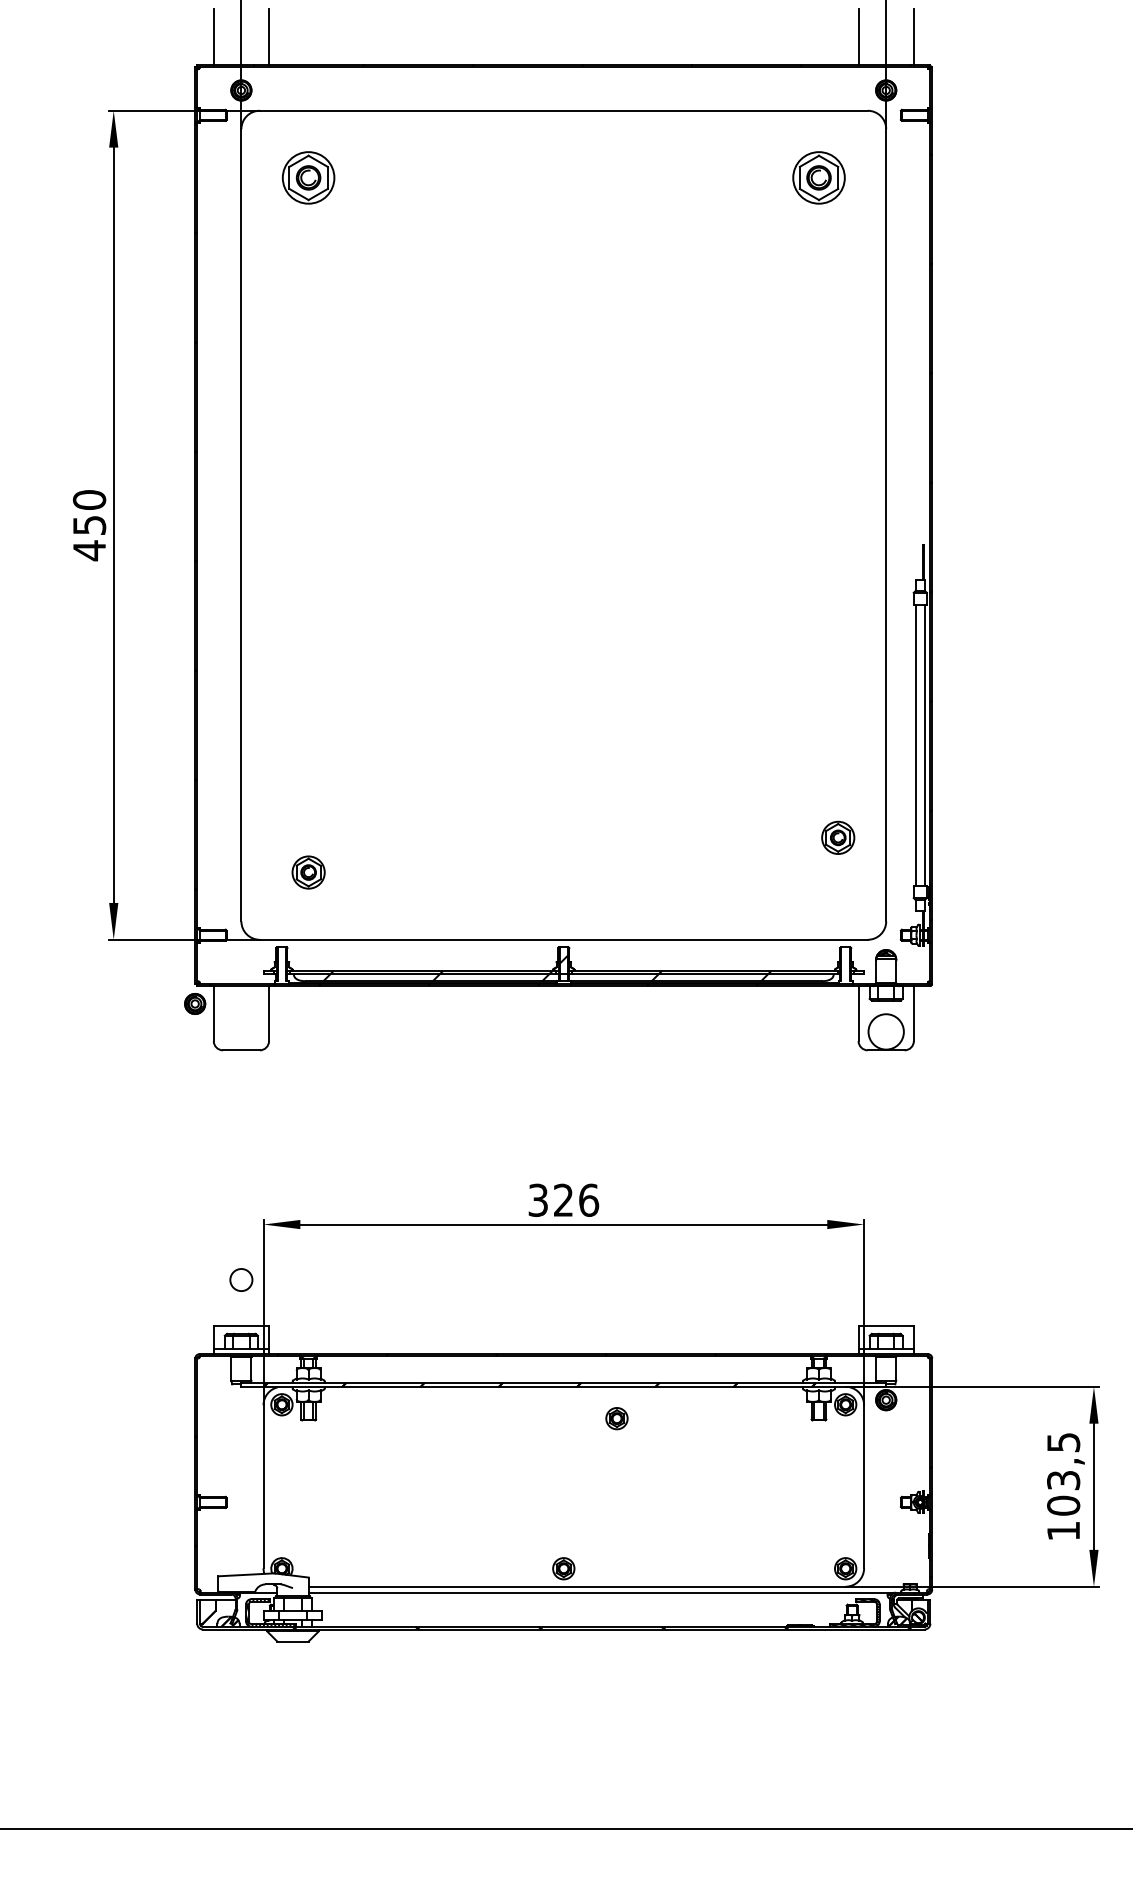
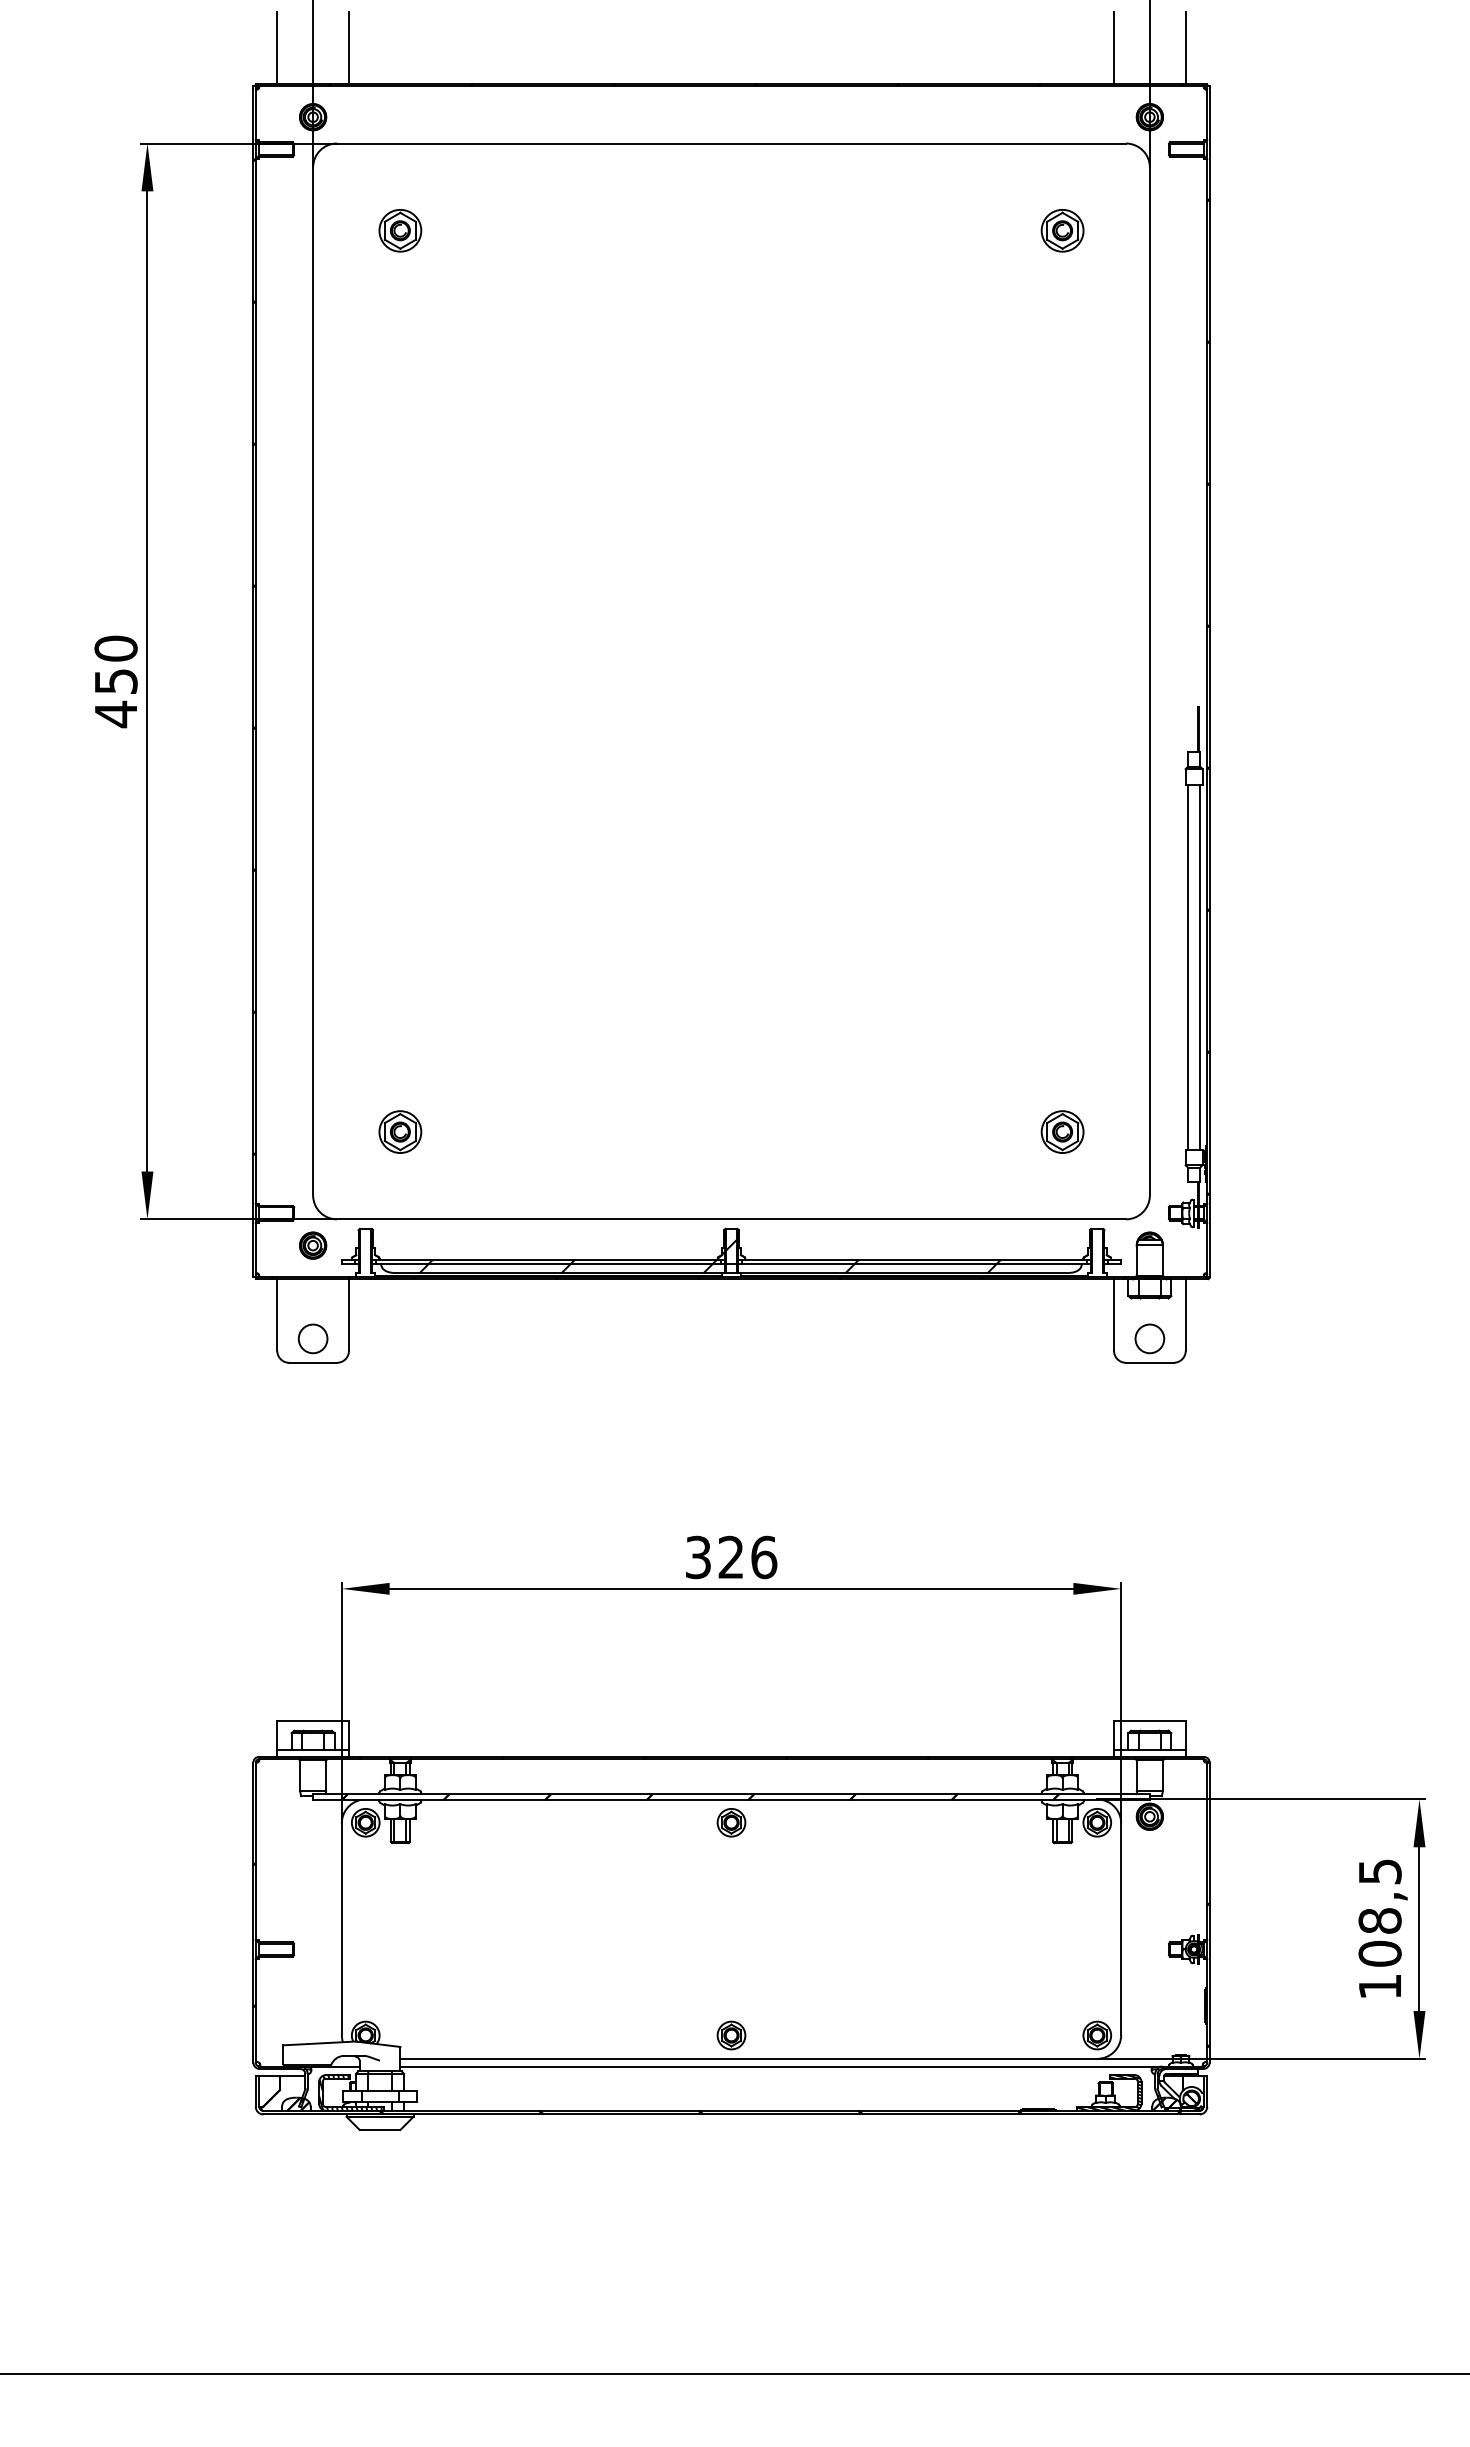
part: (308, 177) -> (400, 230), size x0.62
part: (818, 177) -> (1062, 230), size x0.62
part: (838, 837) -> (1062, 1131), moved
part: (195, 1003) -> (313, 1245), moved
circle: (885, 1031) -> (1149, 1338), size x0.62
circle: (240, 1279) -> (312, 1338), moved
part: (616, 1418) -> (731, 1822), moved
text: (1063, 1480) -> (1379, 1920), 103,5 -> 108,5

